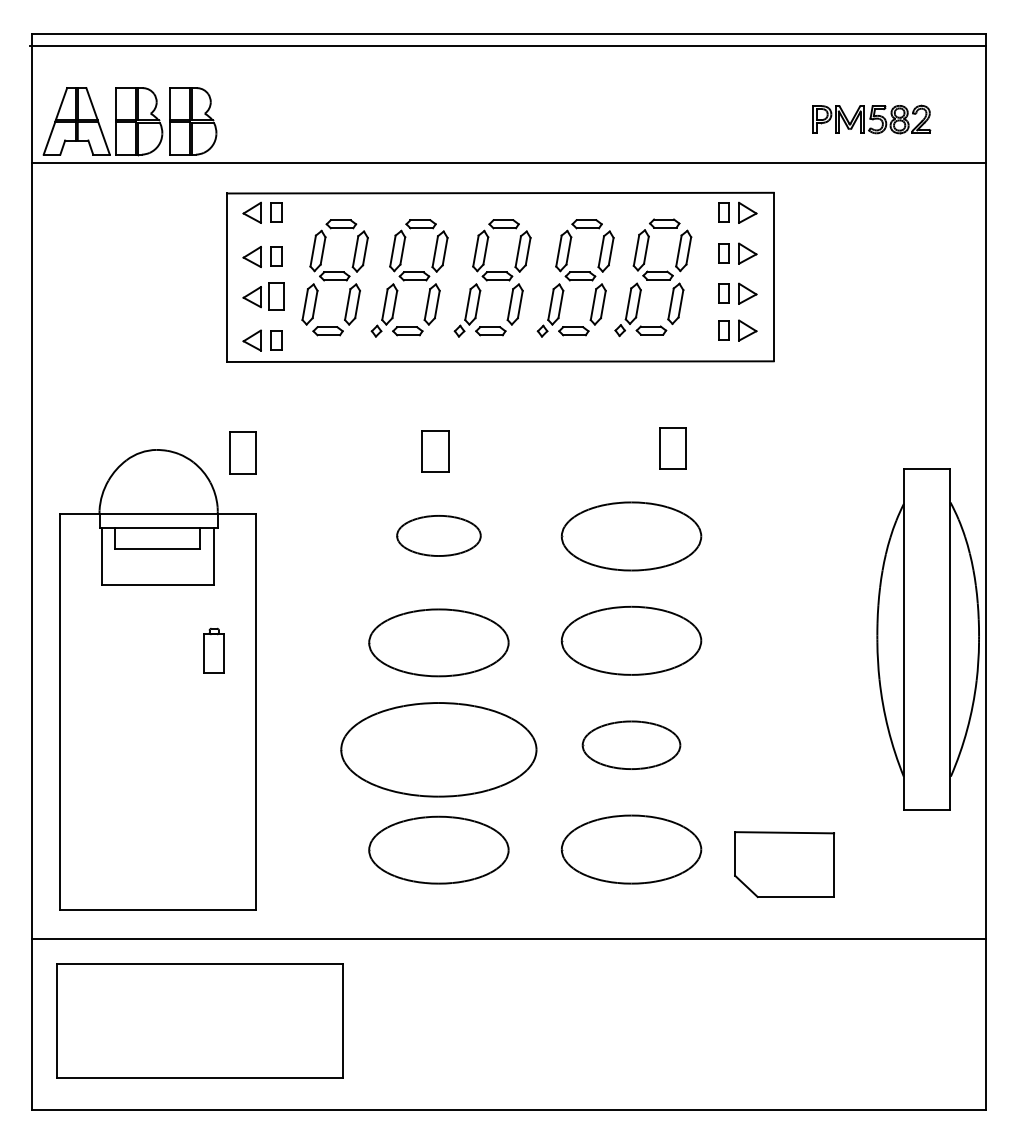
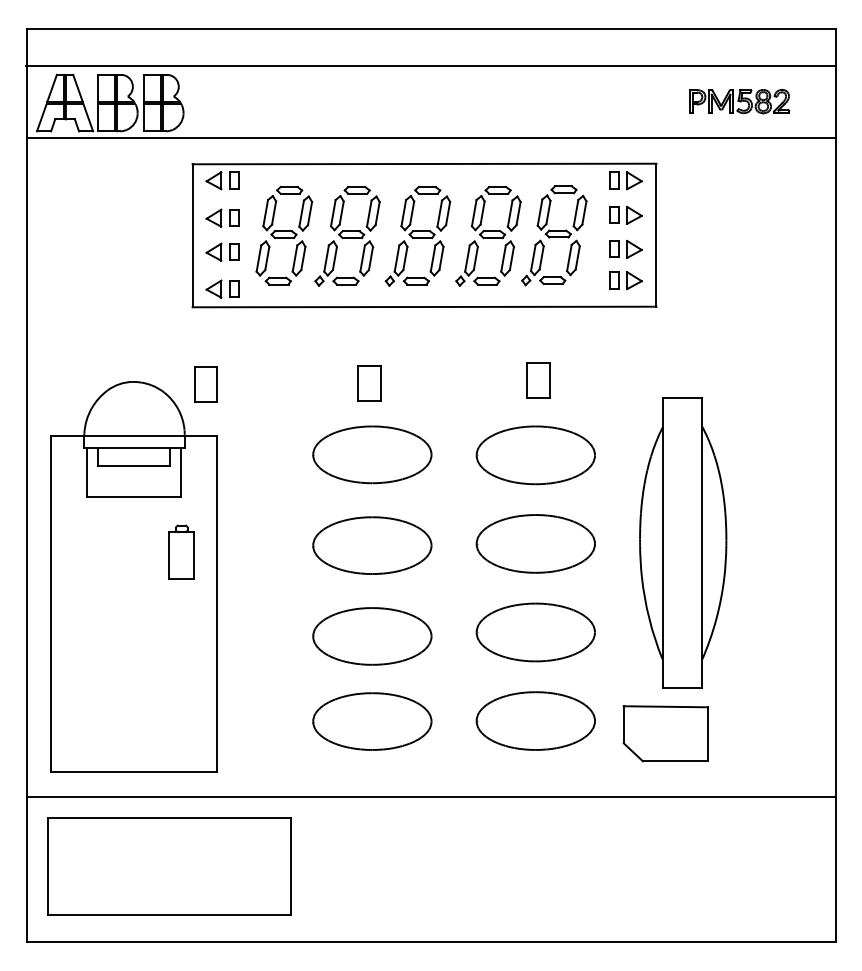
line: (507, 45) -> (430, 65), moved
part: (276, 296) -> (234, 251), size x0.71
part: (672, 448) -> (538, 380), moved
part: (438, 535) -> (372, 454), size x1.67
part: (927, 639) -> (682, 542), moved
part: (213, 650) -> (181, 552), size x1.43
part: (631, 745) -> (535, 632), size x1.43
part: (438, 749) -> (372, 636), size x0.71

